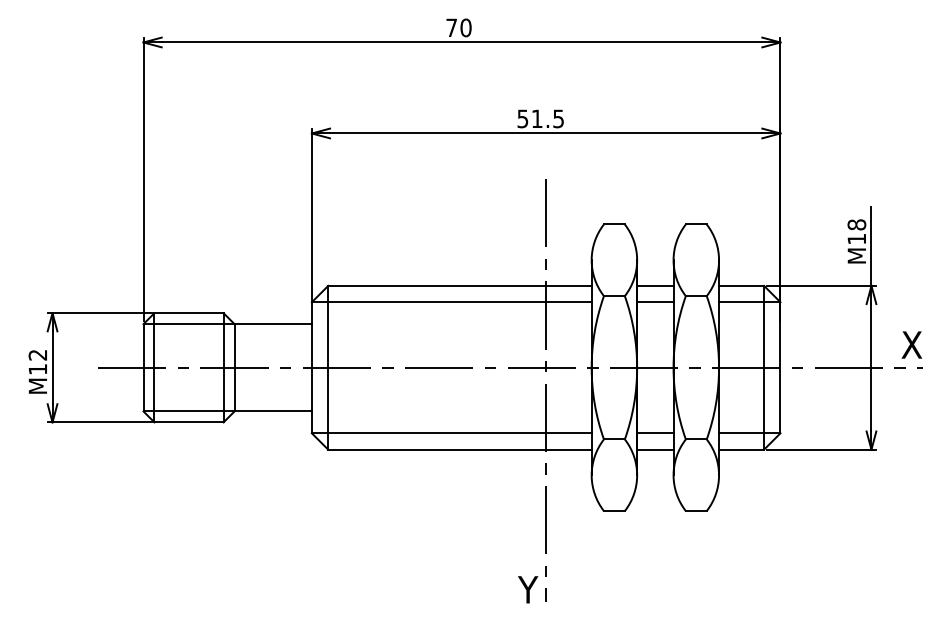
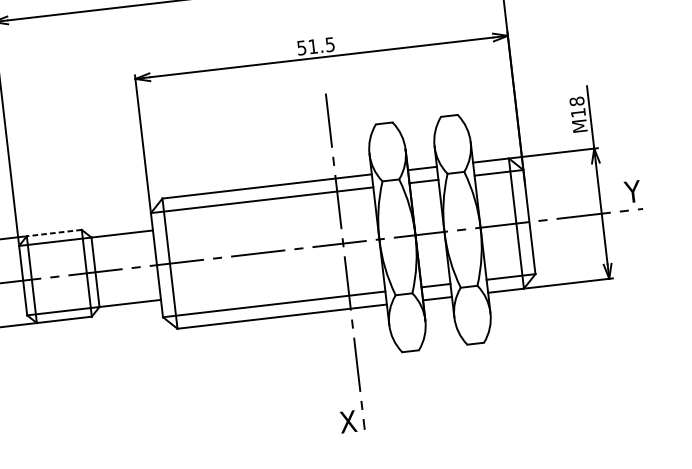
line: (189, 313) -> (54, 233), solid -> dashed
text: (912, 344) -> (632, 191), X -> Y
text: (527, 589) -> (348, 421), Y -> X

